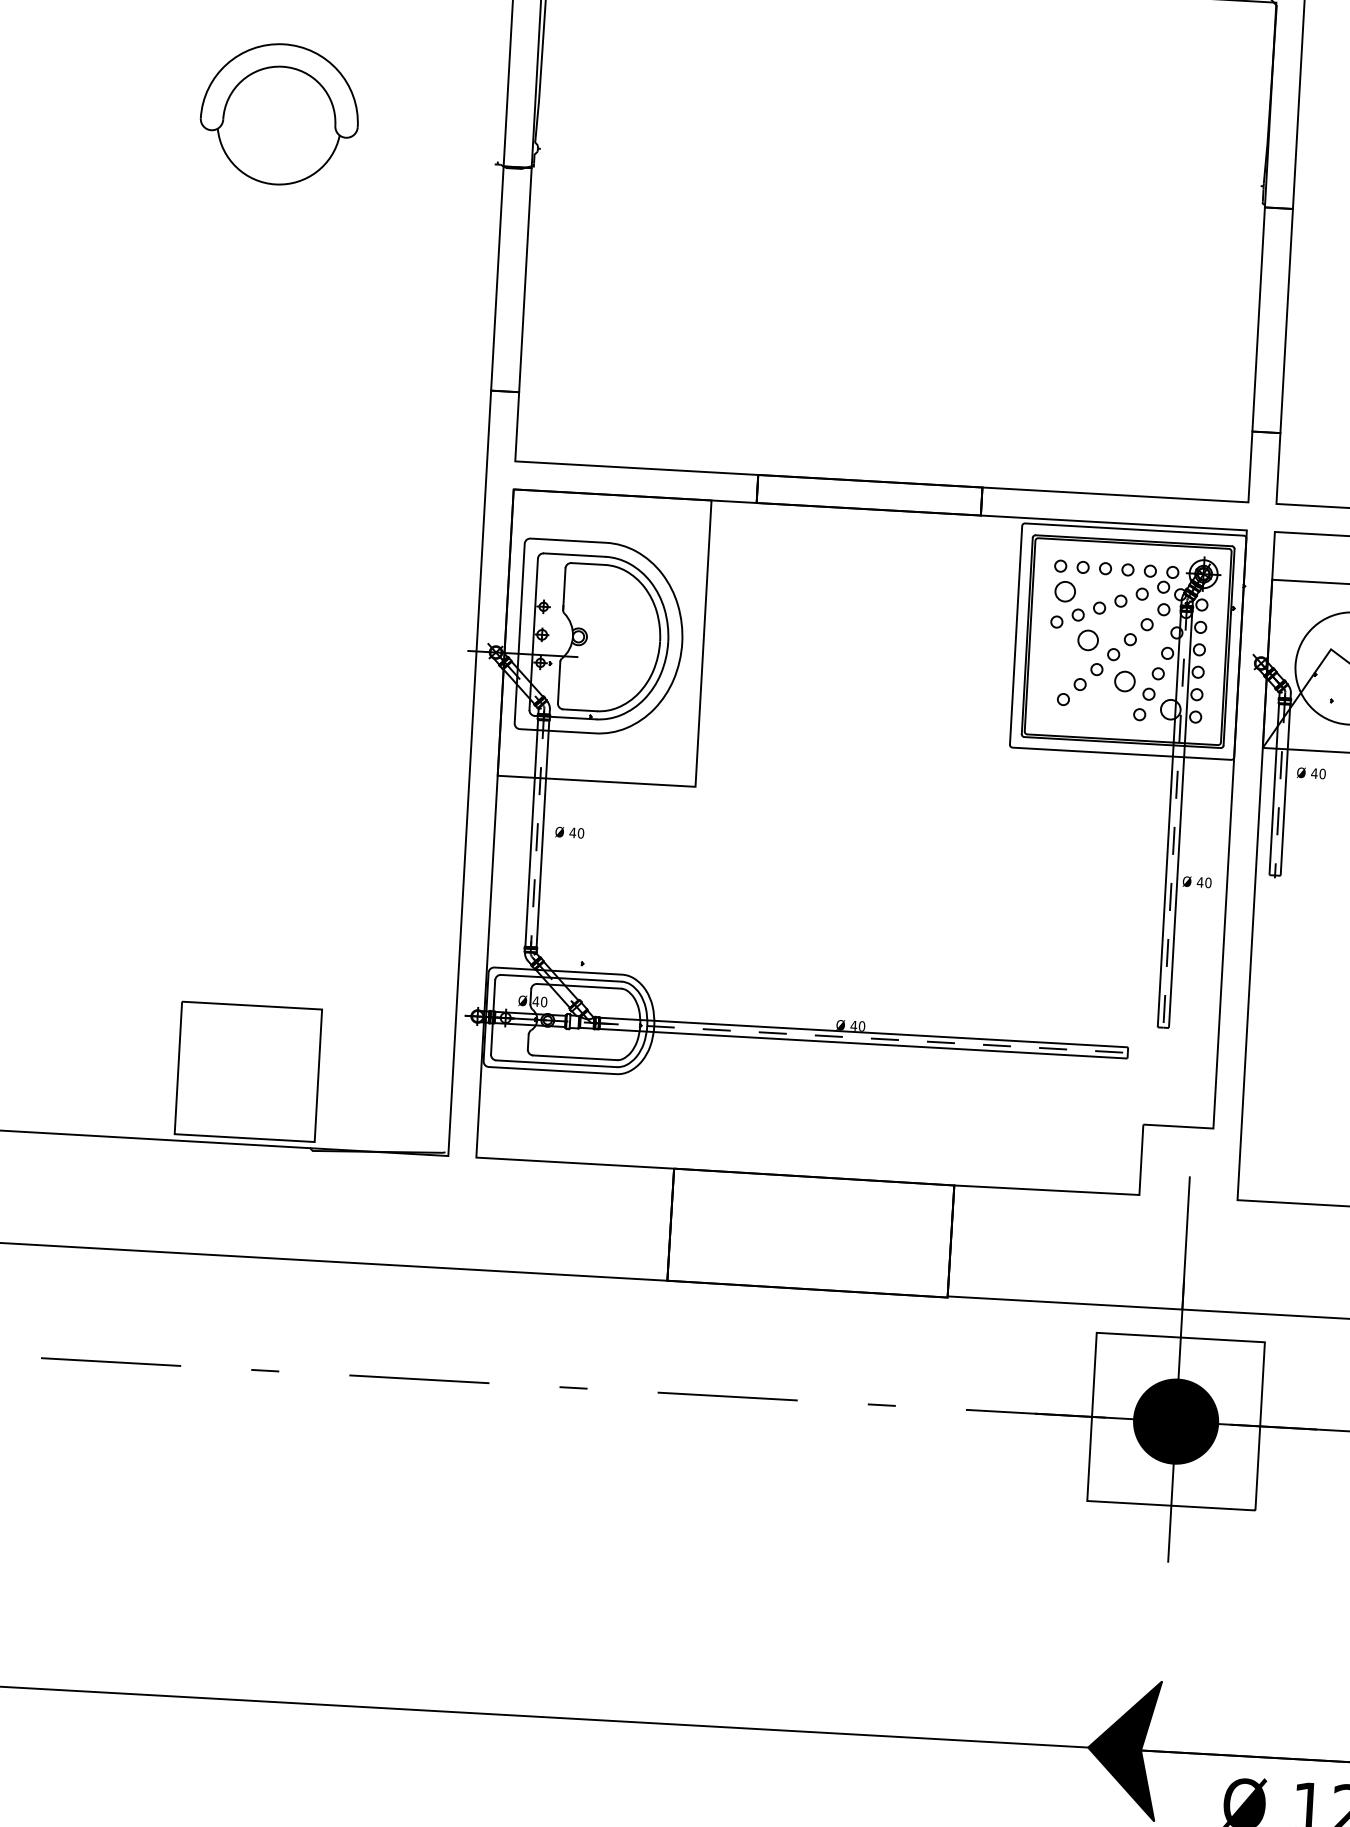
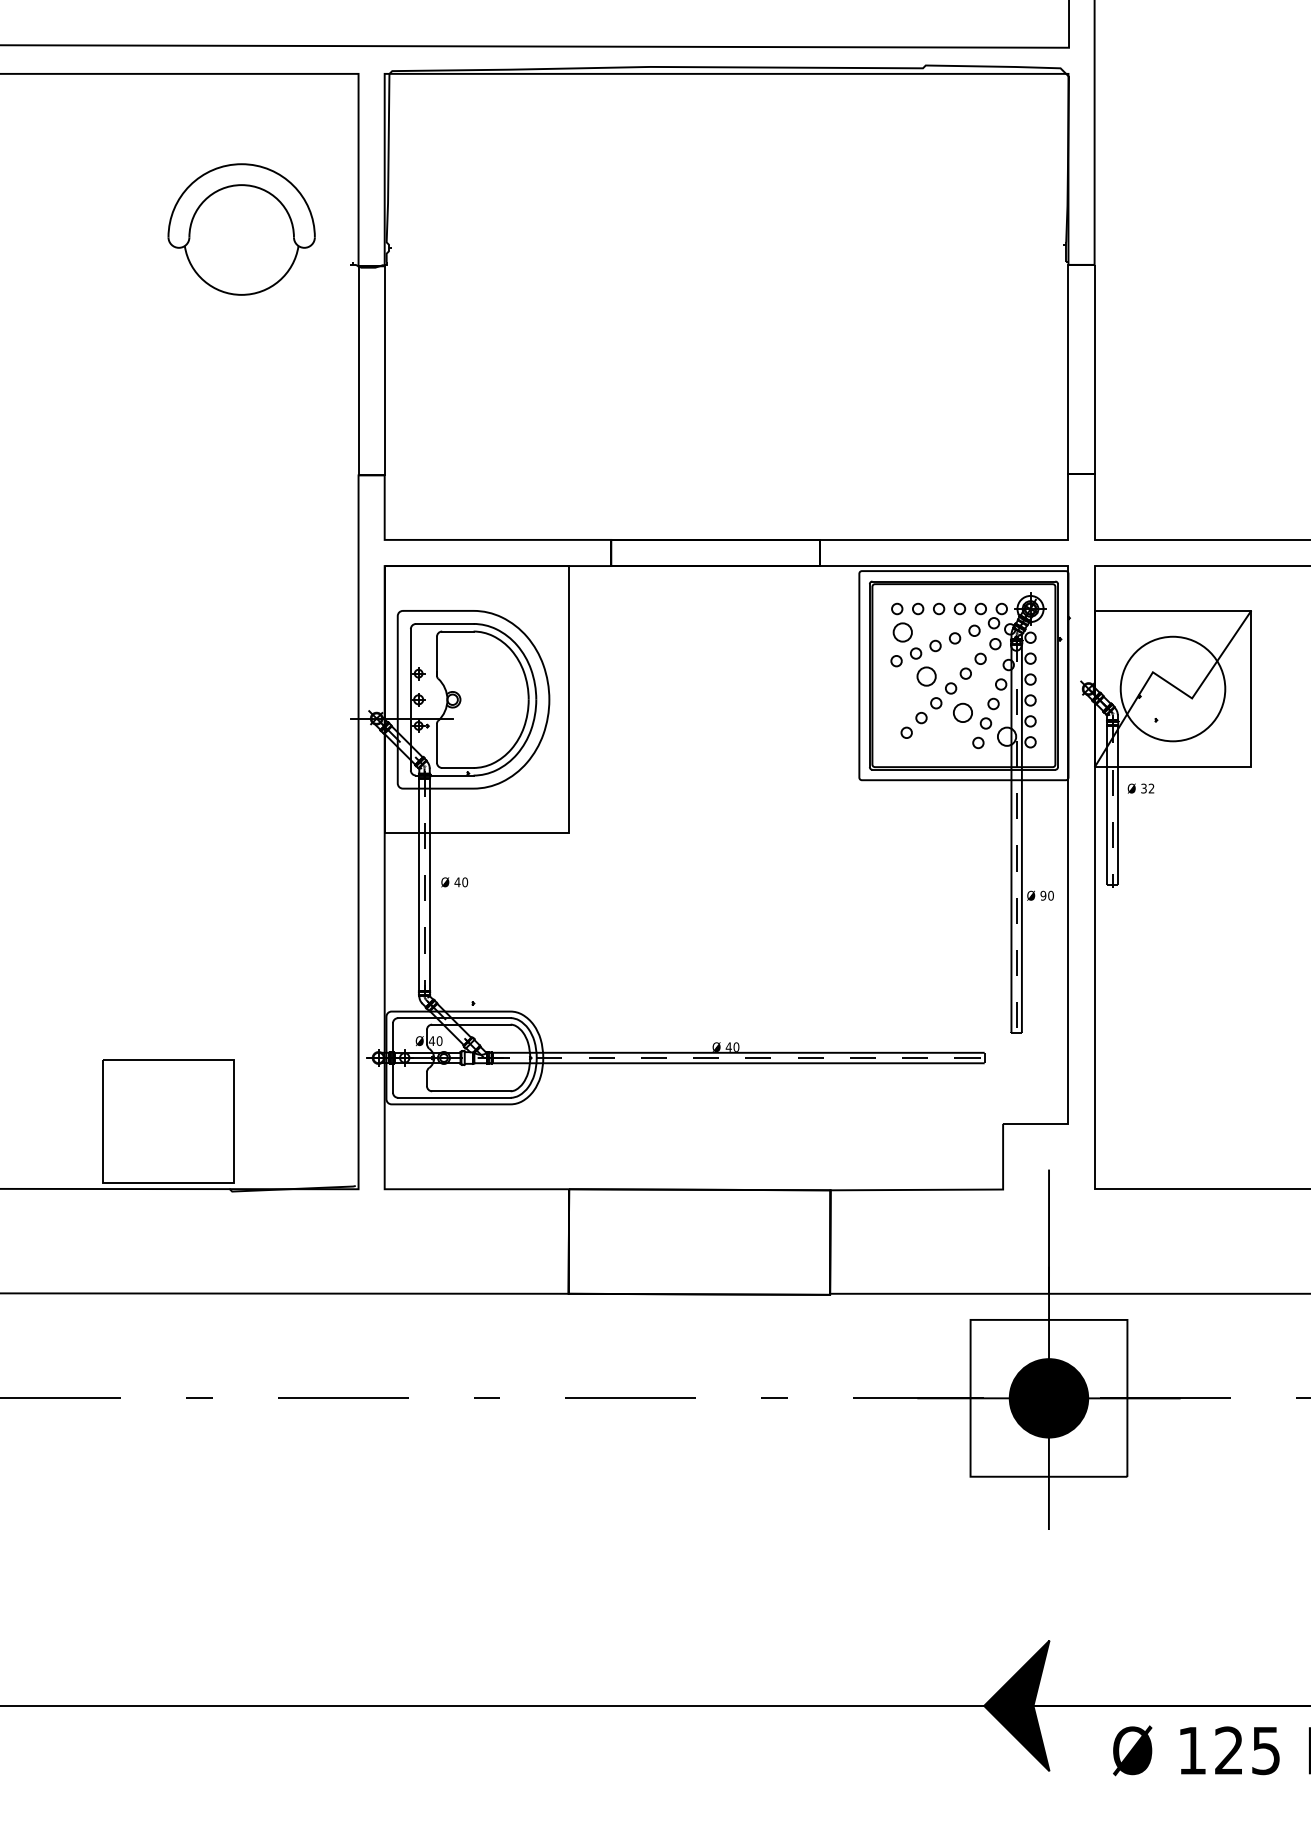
part: (279, 114) -> (241, 229), moved
text: (1318, 773) -> (1147, 788), 40 -> 32
text: (1200, 882) -> (1043, 895), 40 -> 90

